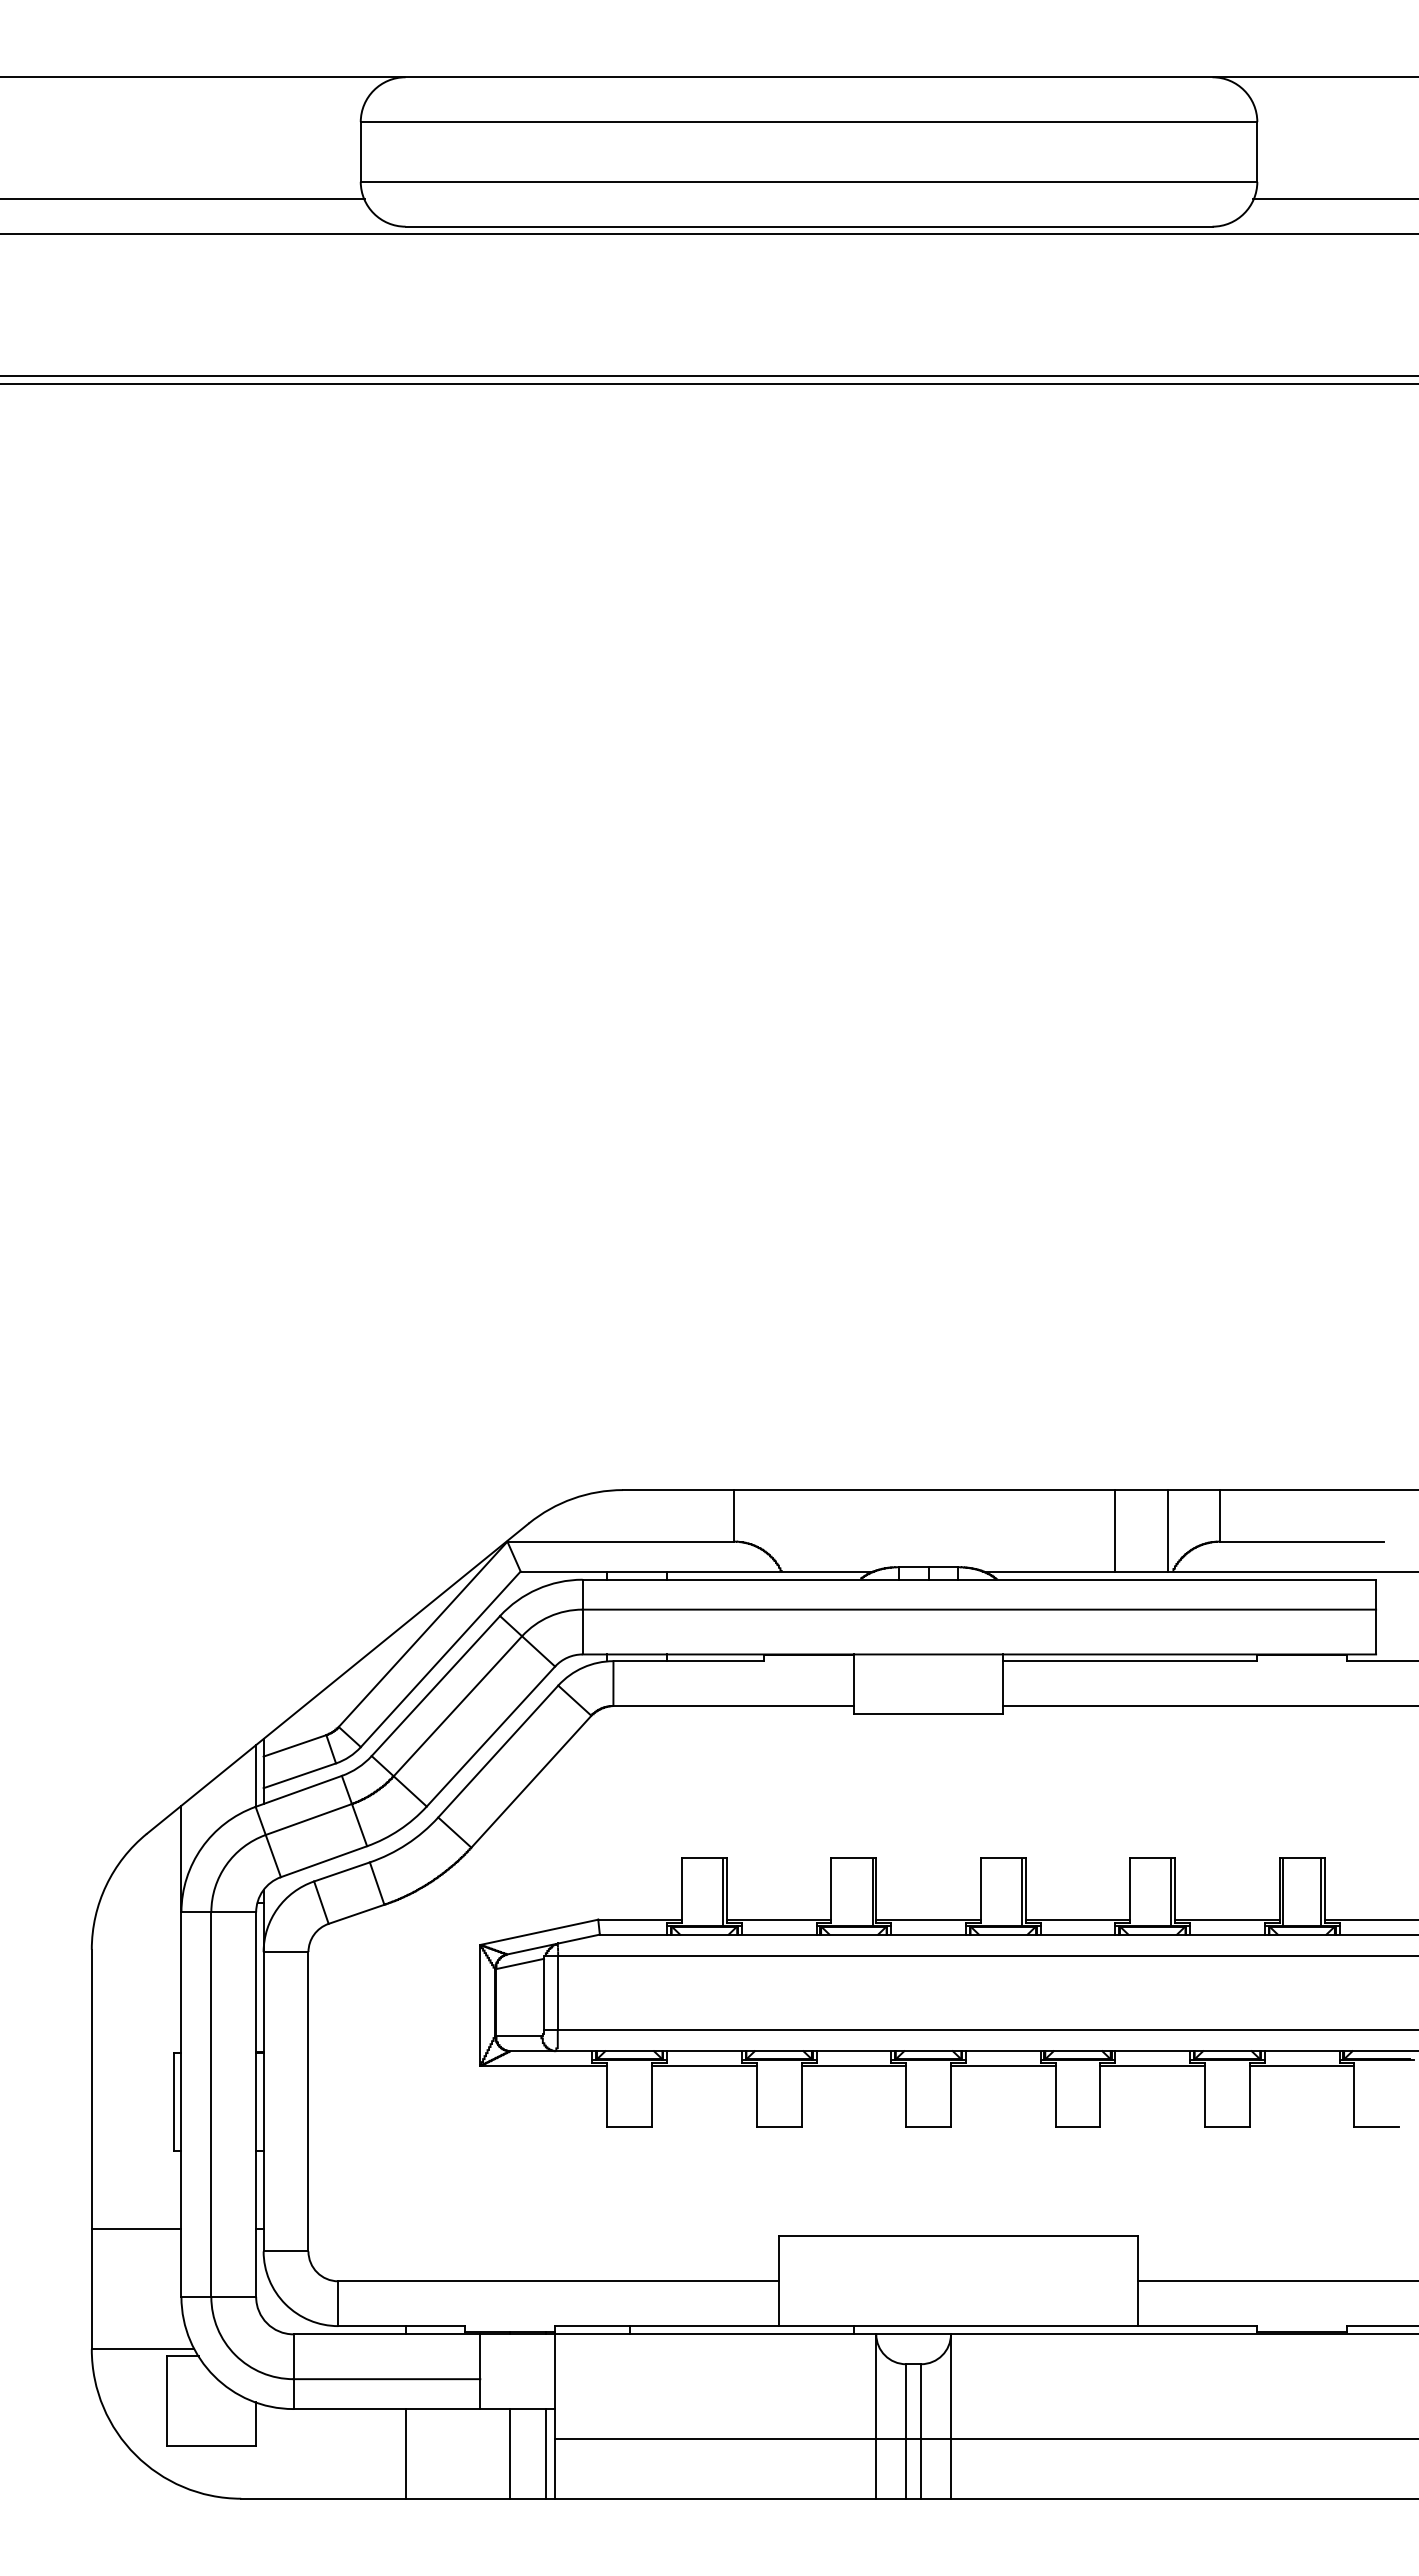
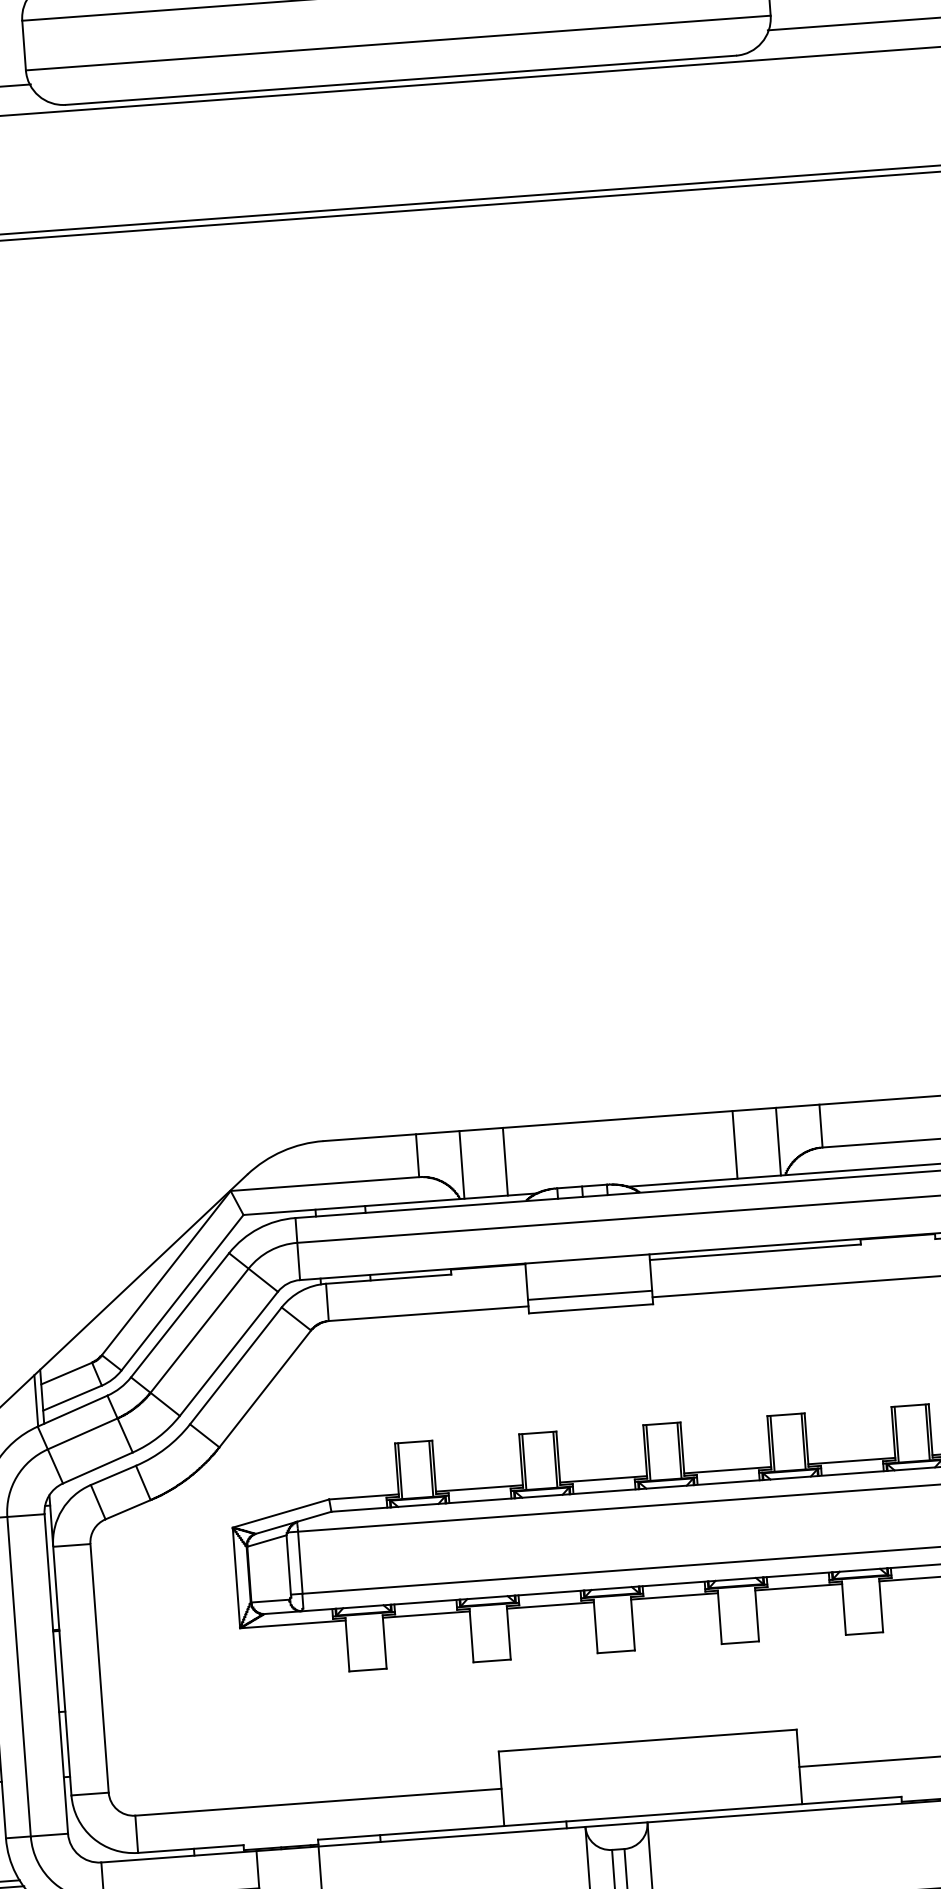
line: (786, 1530) -> (461, 1164), added
line: (838, 1530) -> (505, 1161), added
line: (928, 1698) -> (590, 1295), added
line: (685, 1891) -> (399, 1470), added
line: (835, 1891) -> (524, 1461), added
line: (984, 1891) -> (648, 1452), added
line: (1134, 1891) -> (772, 1443), added

